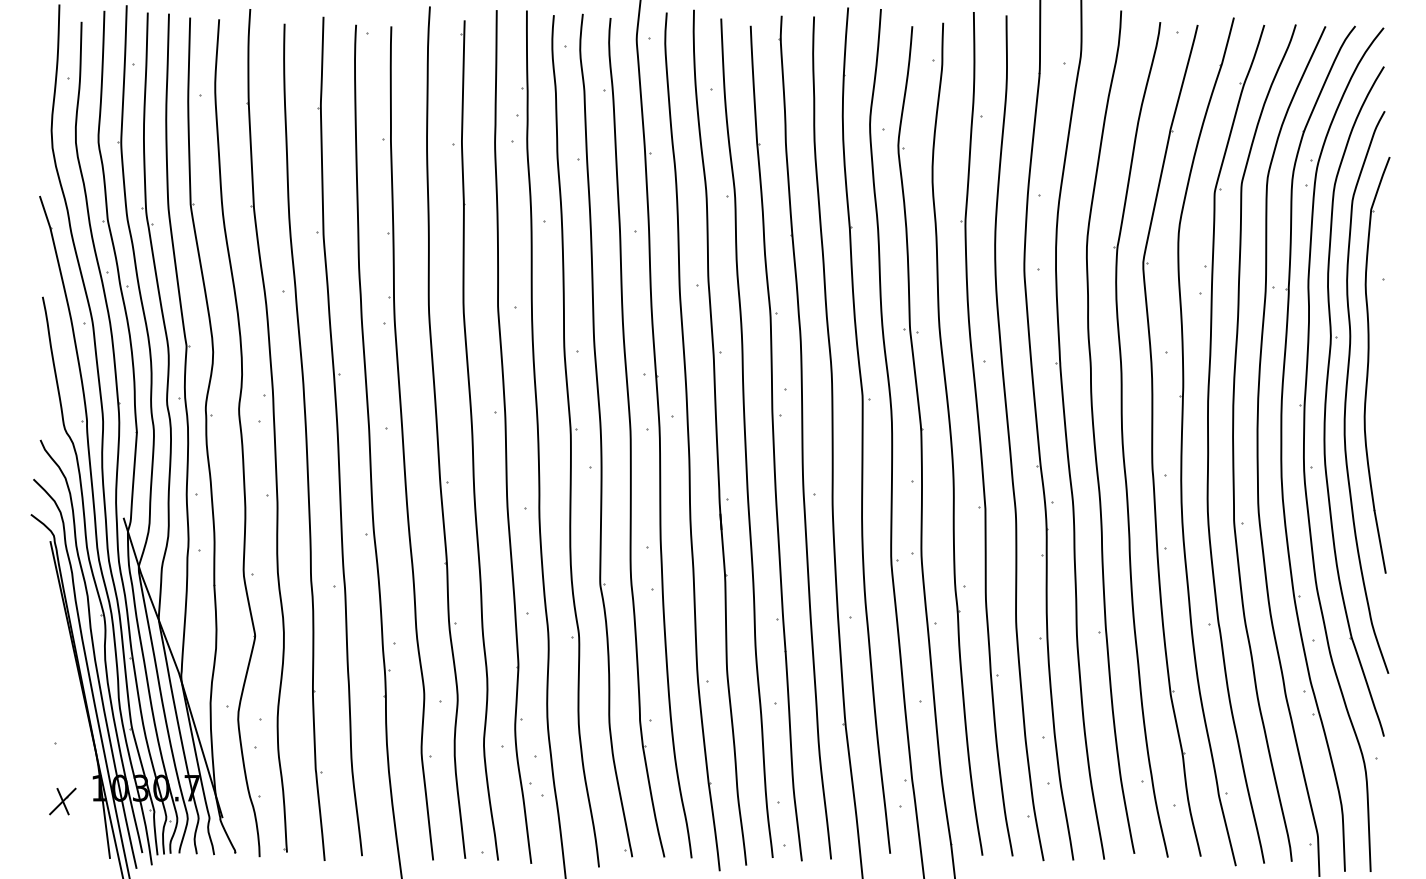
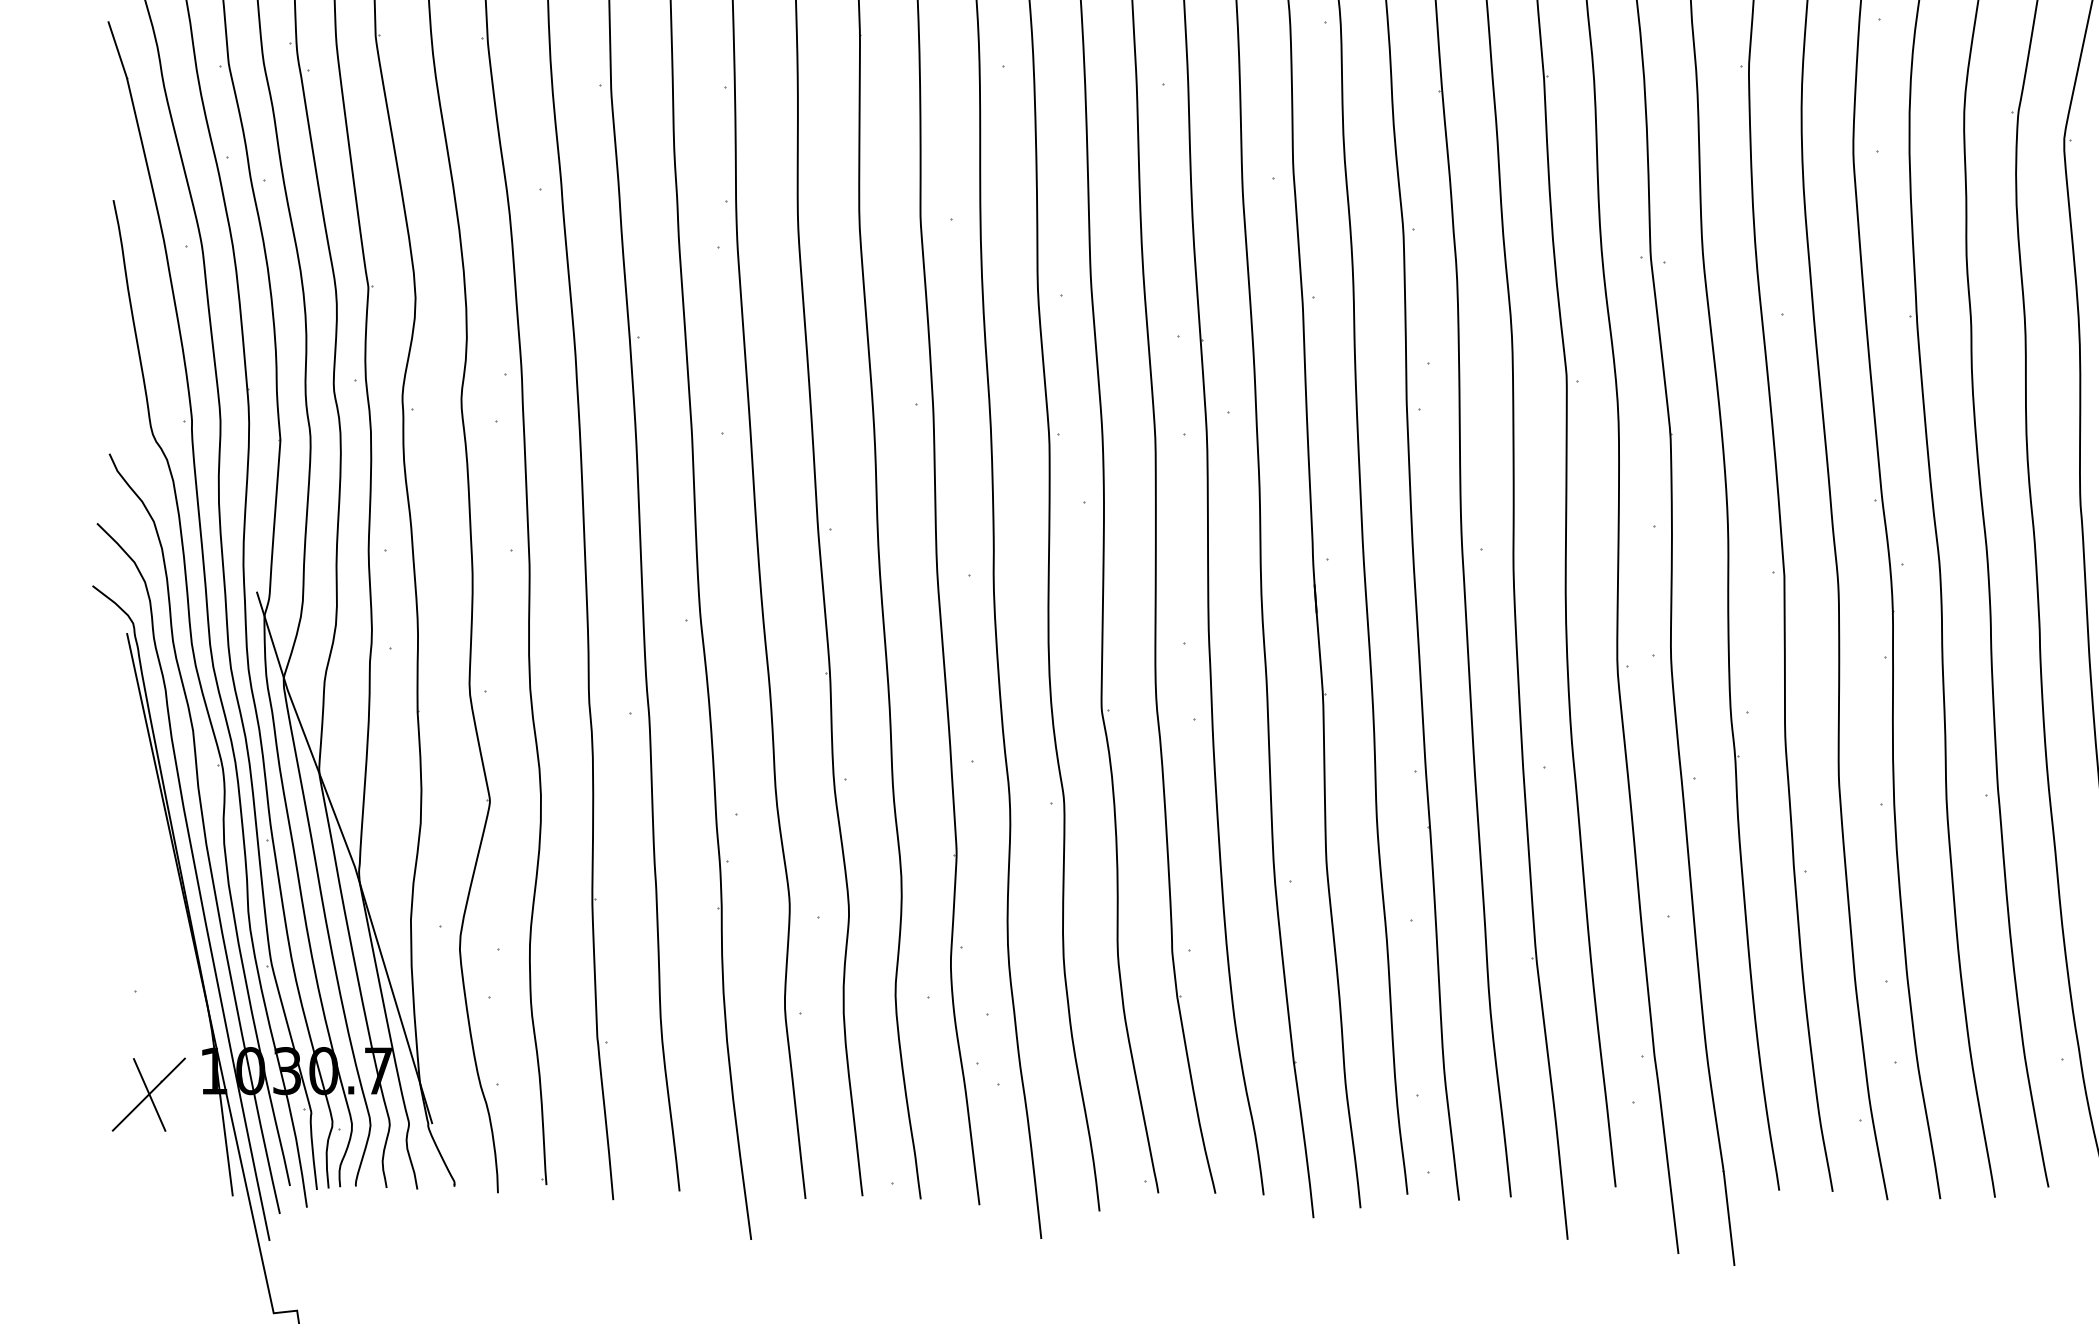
part: (62, 801) -> (148, 1094), size x1.6

